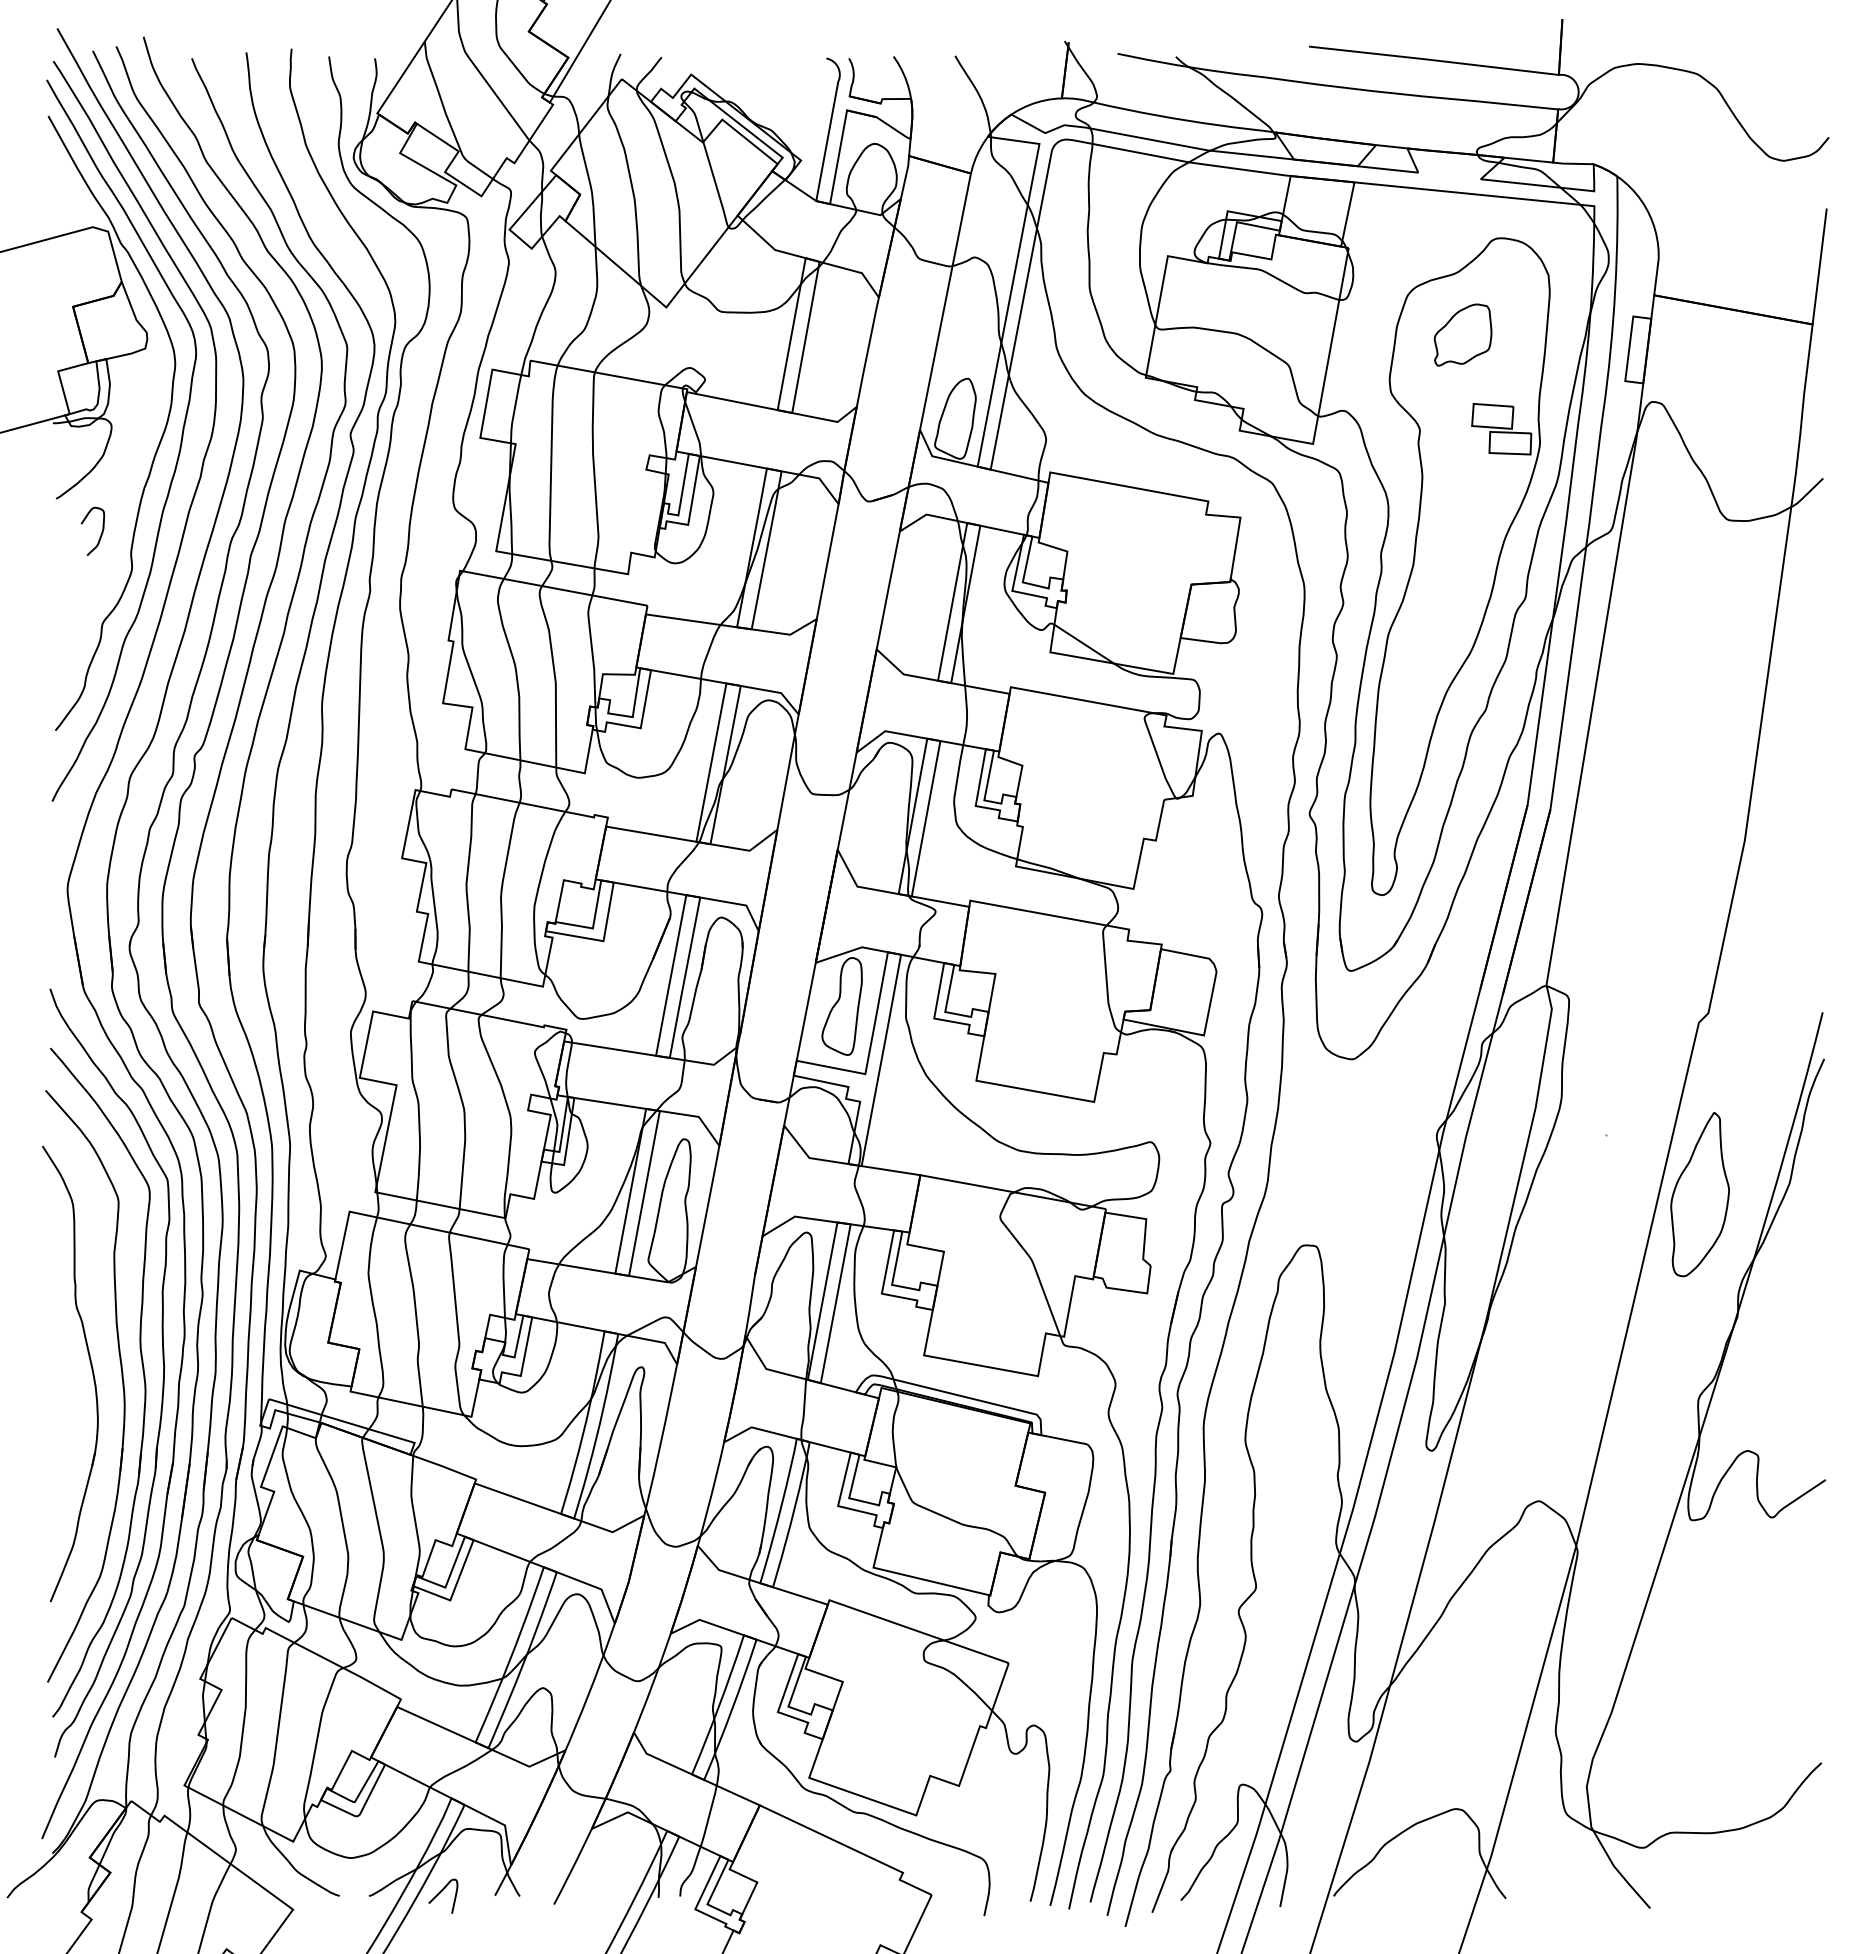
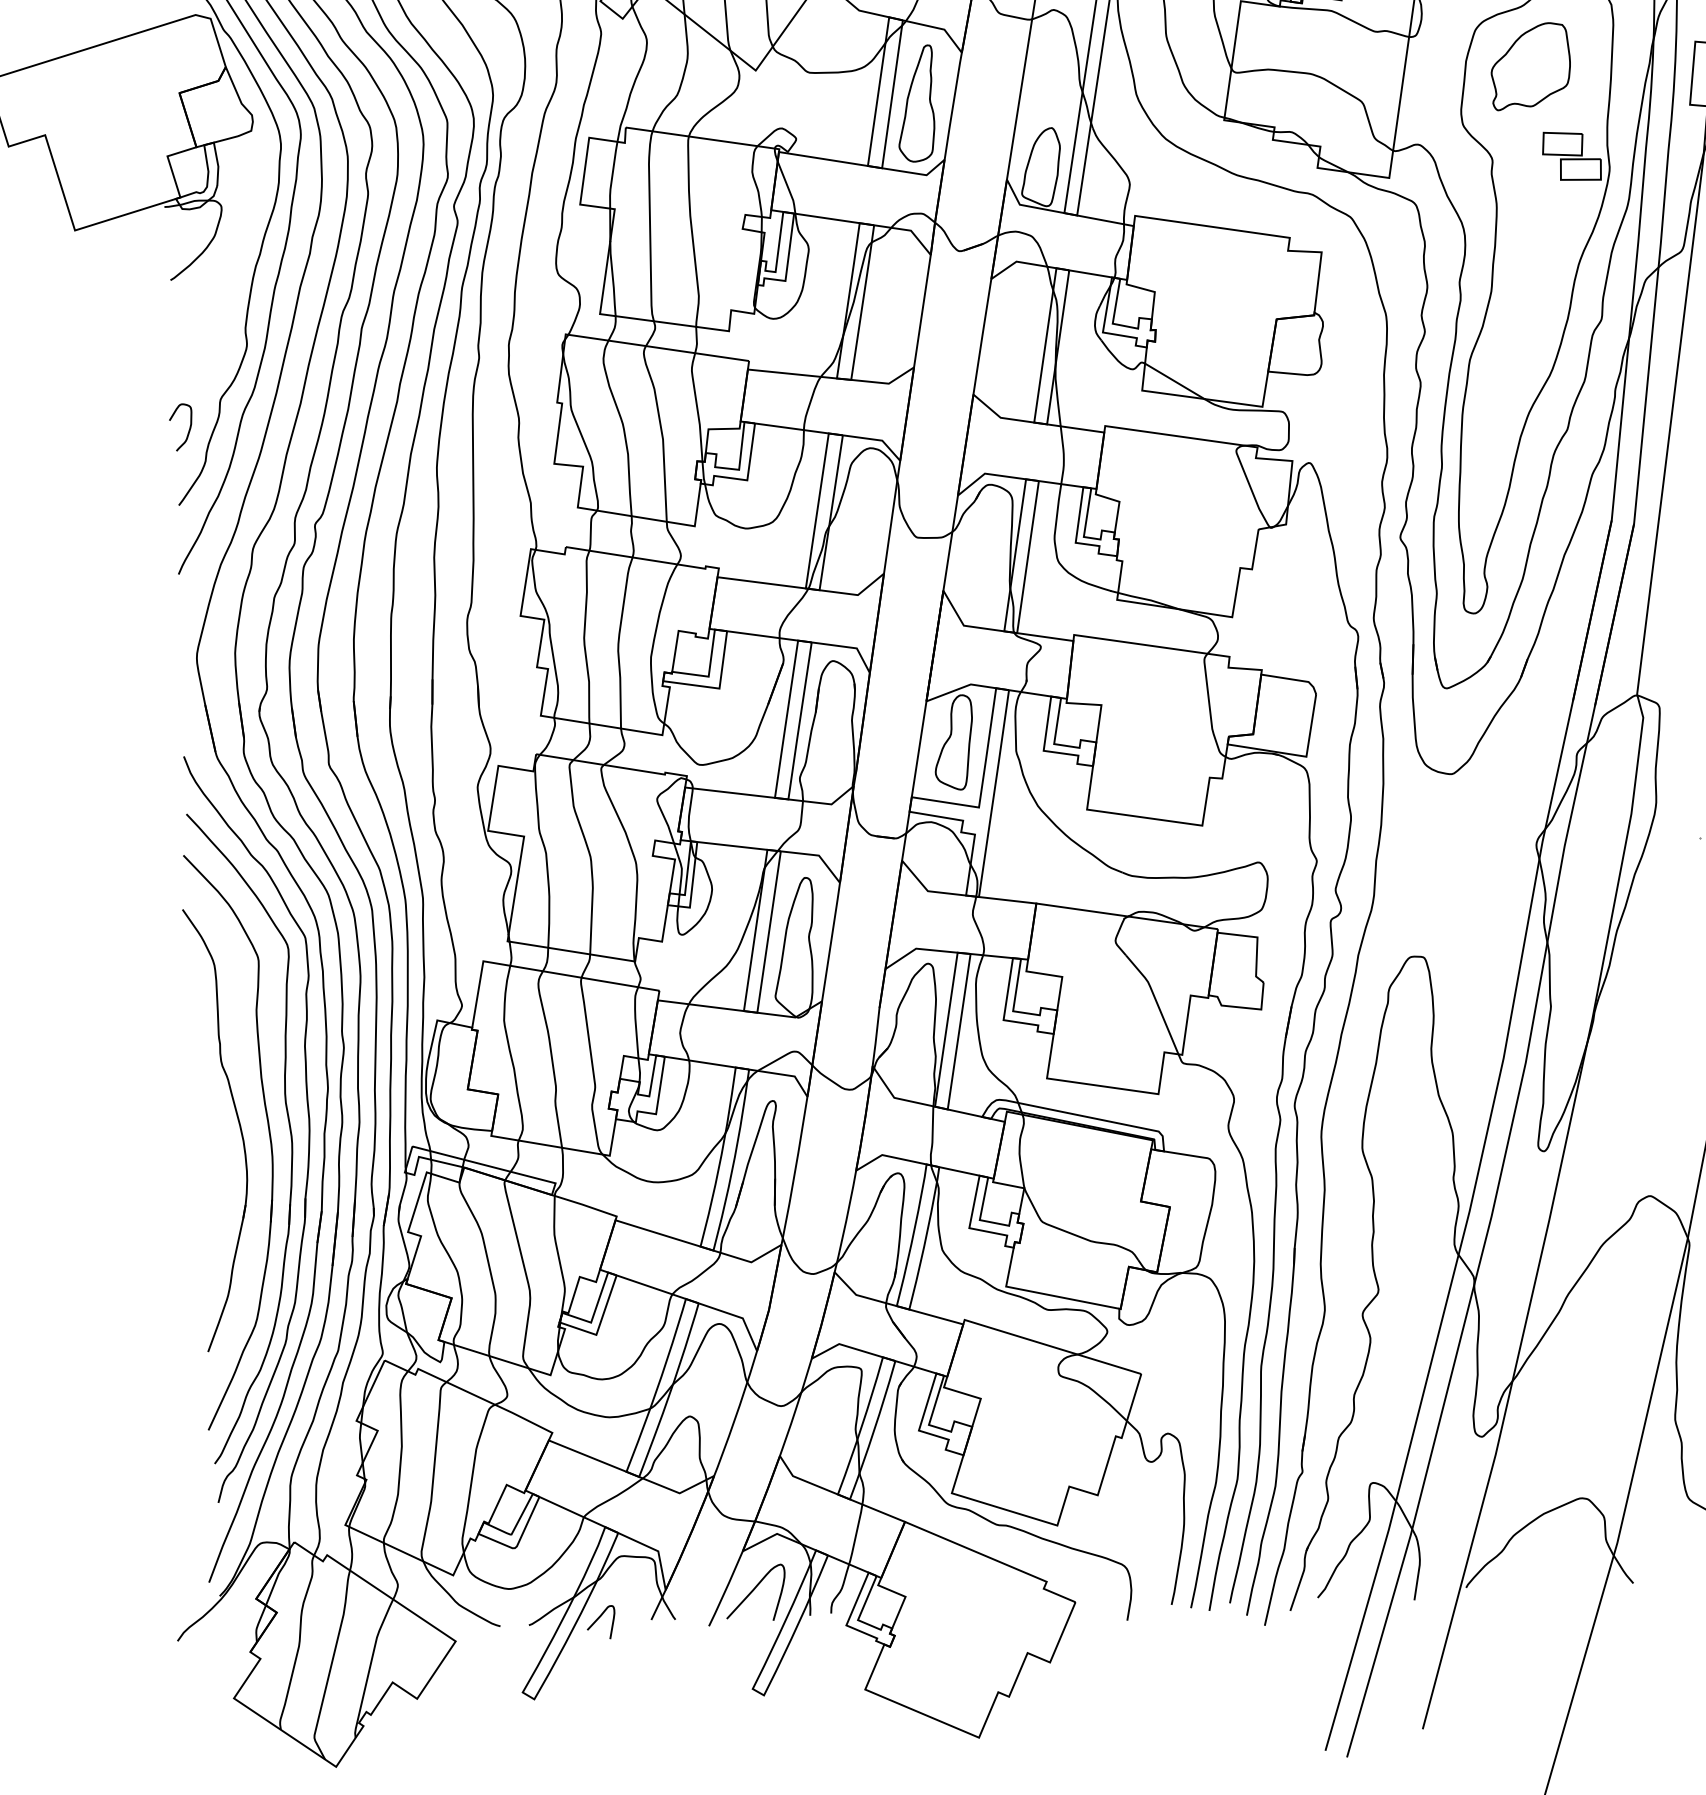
part: (1462, 334) -> (1530, 65), size x1.43
part: (829, 347) -> (915, 103), added
curve: (100, 534) -> (188, 430), moved
curve: (601, 1870) -> (753, 1591), added

